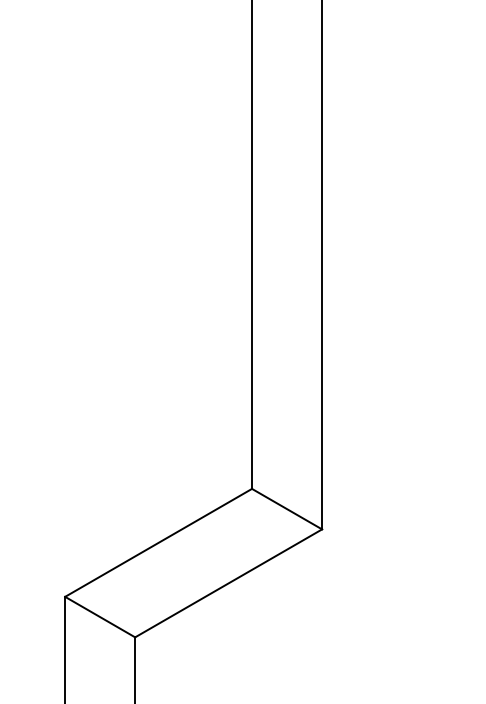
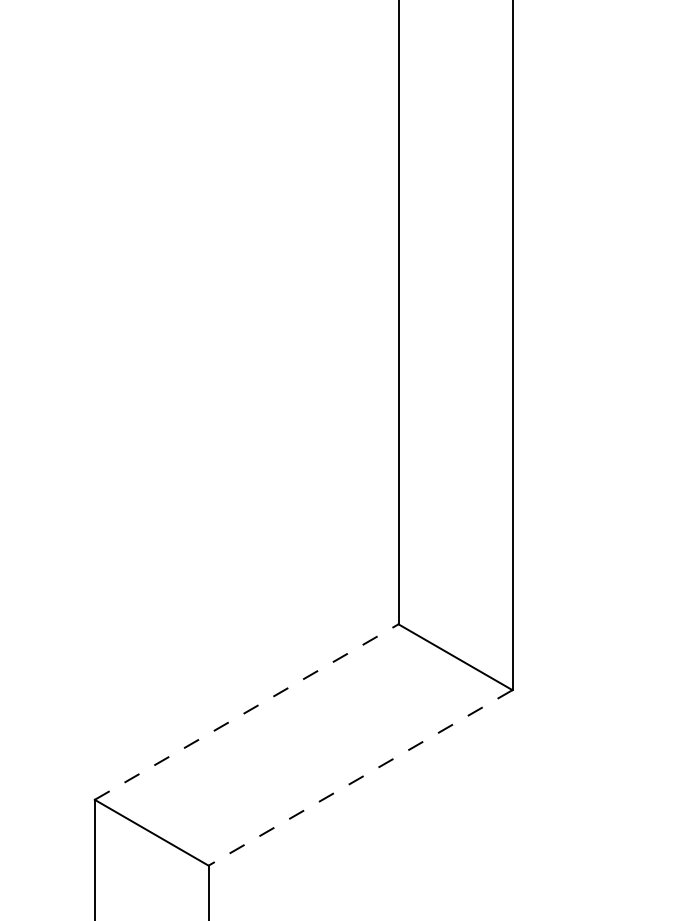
line: (158, 542) -> (246, 711), solid -> dashed
line: (228, 583) -> (360, 778), solid -> dashed

